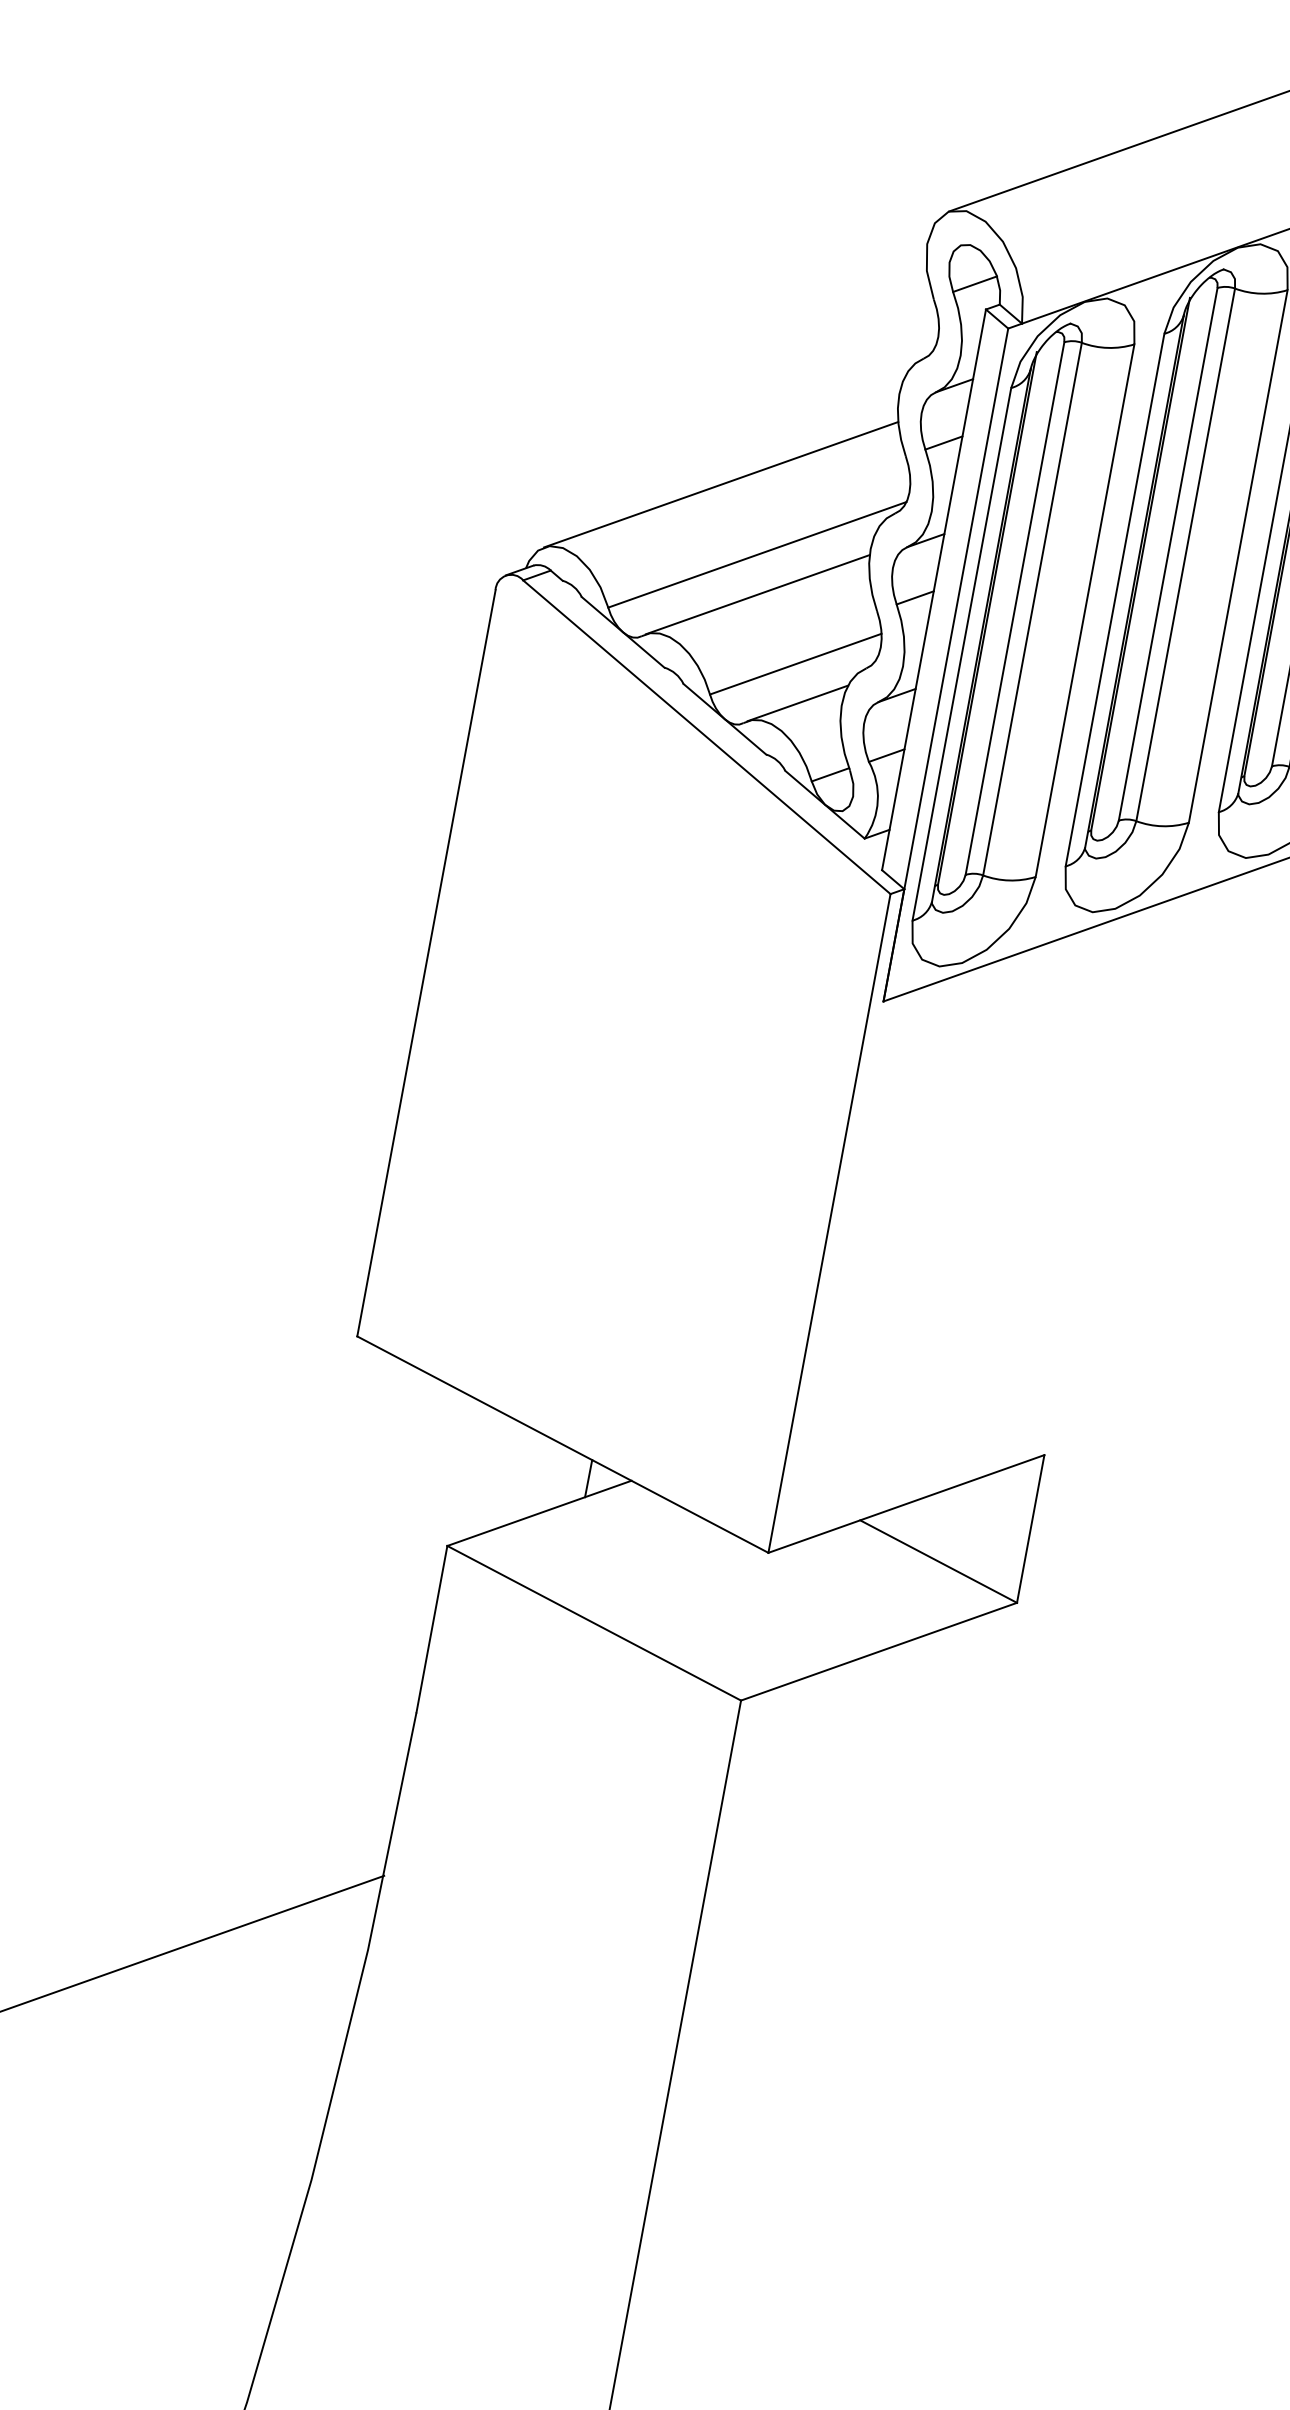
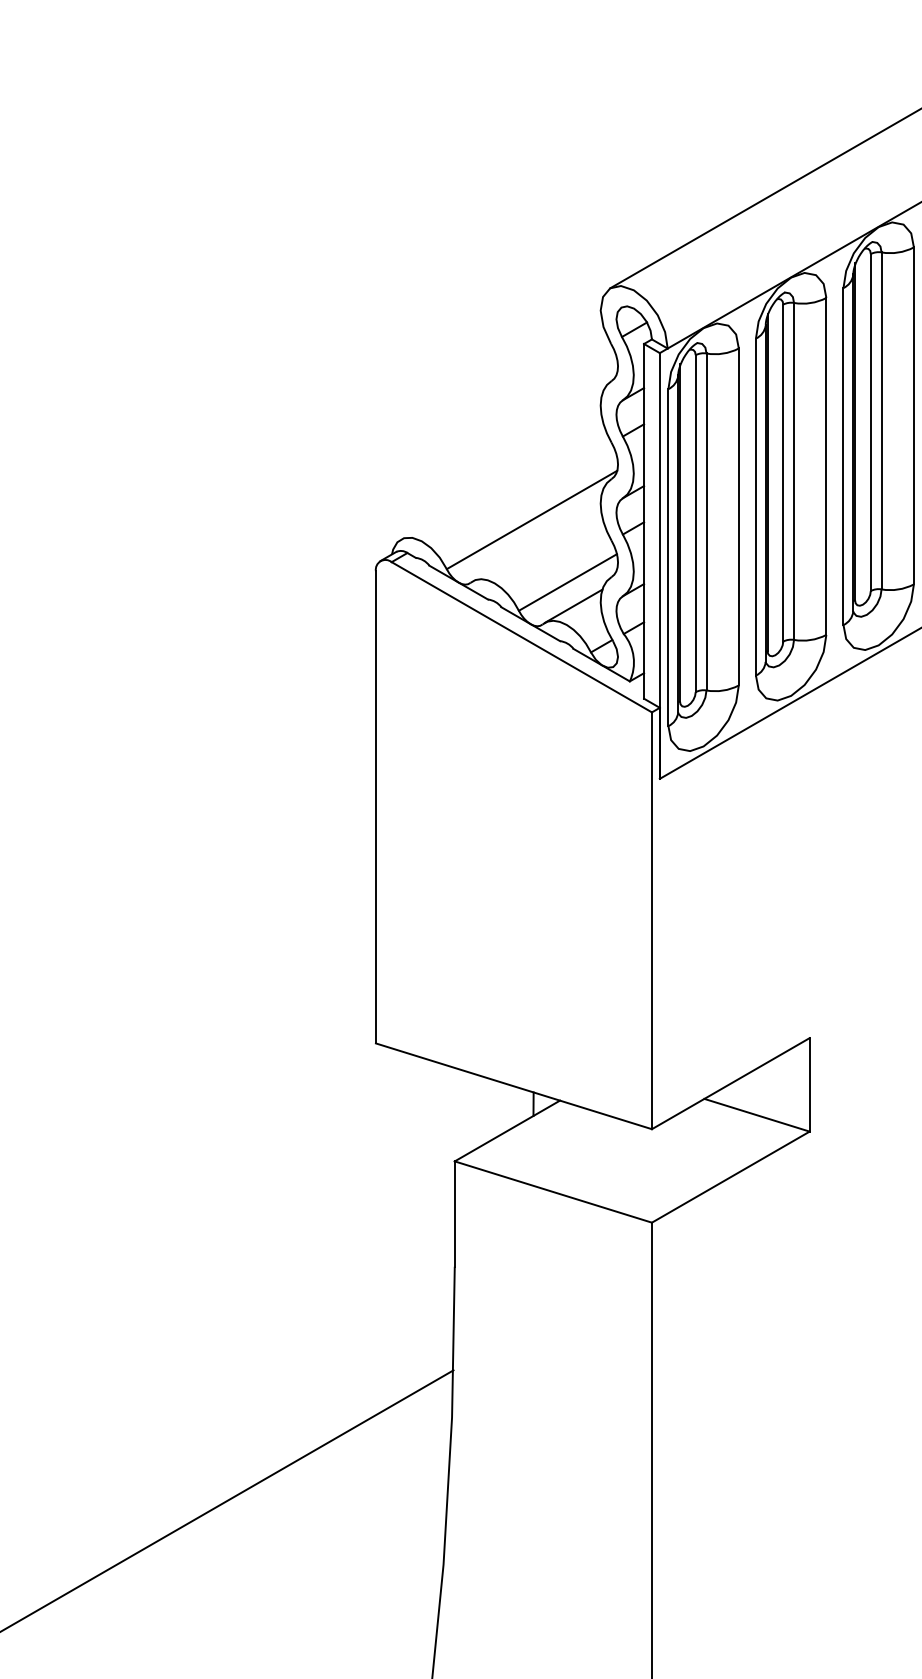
line: (720, 483) -> (501, 480), removed
line: (757, 594) -> (536, 544), removed

